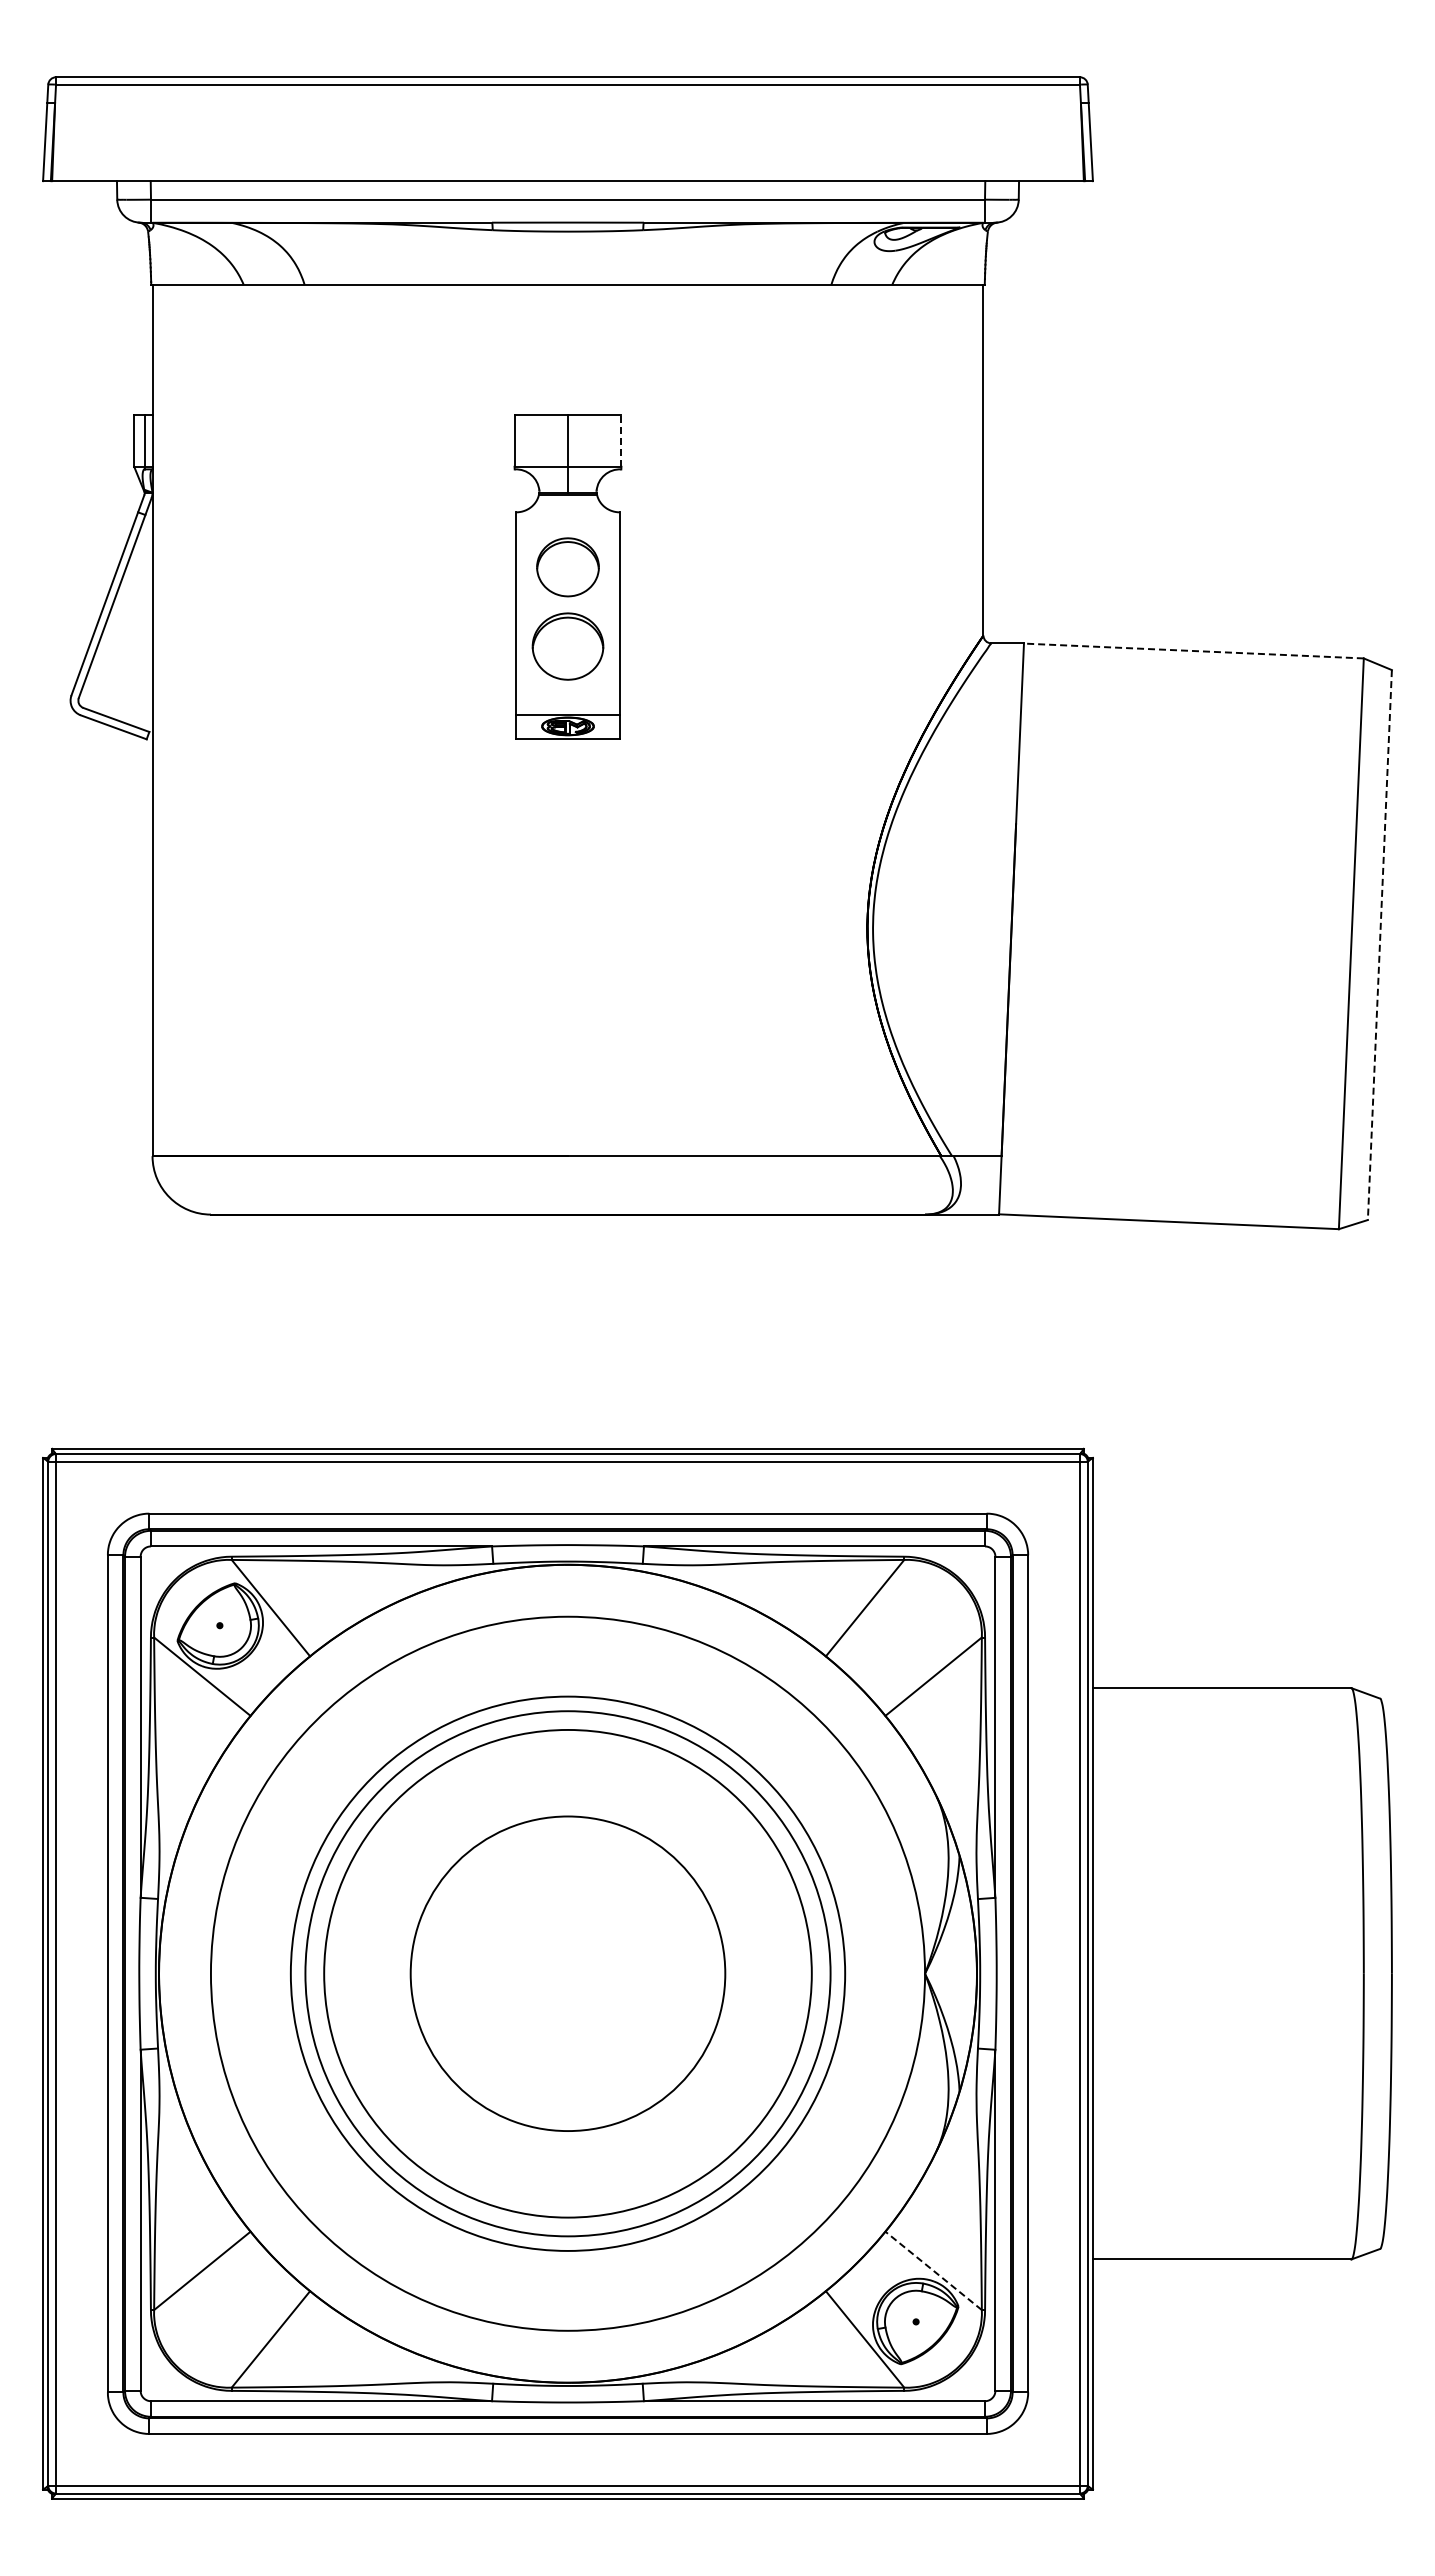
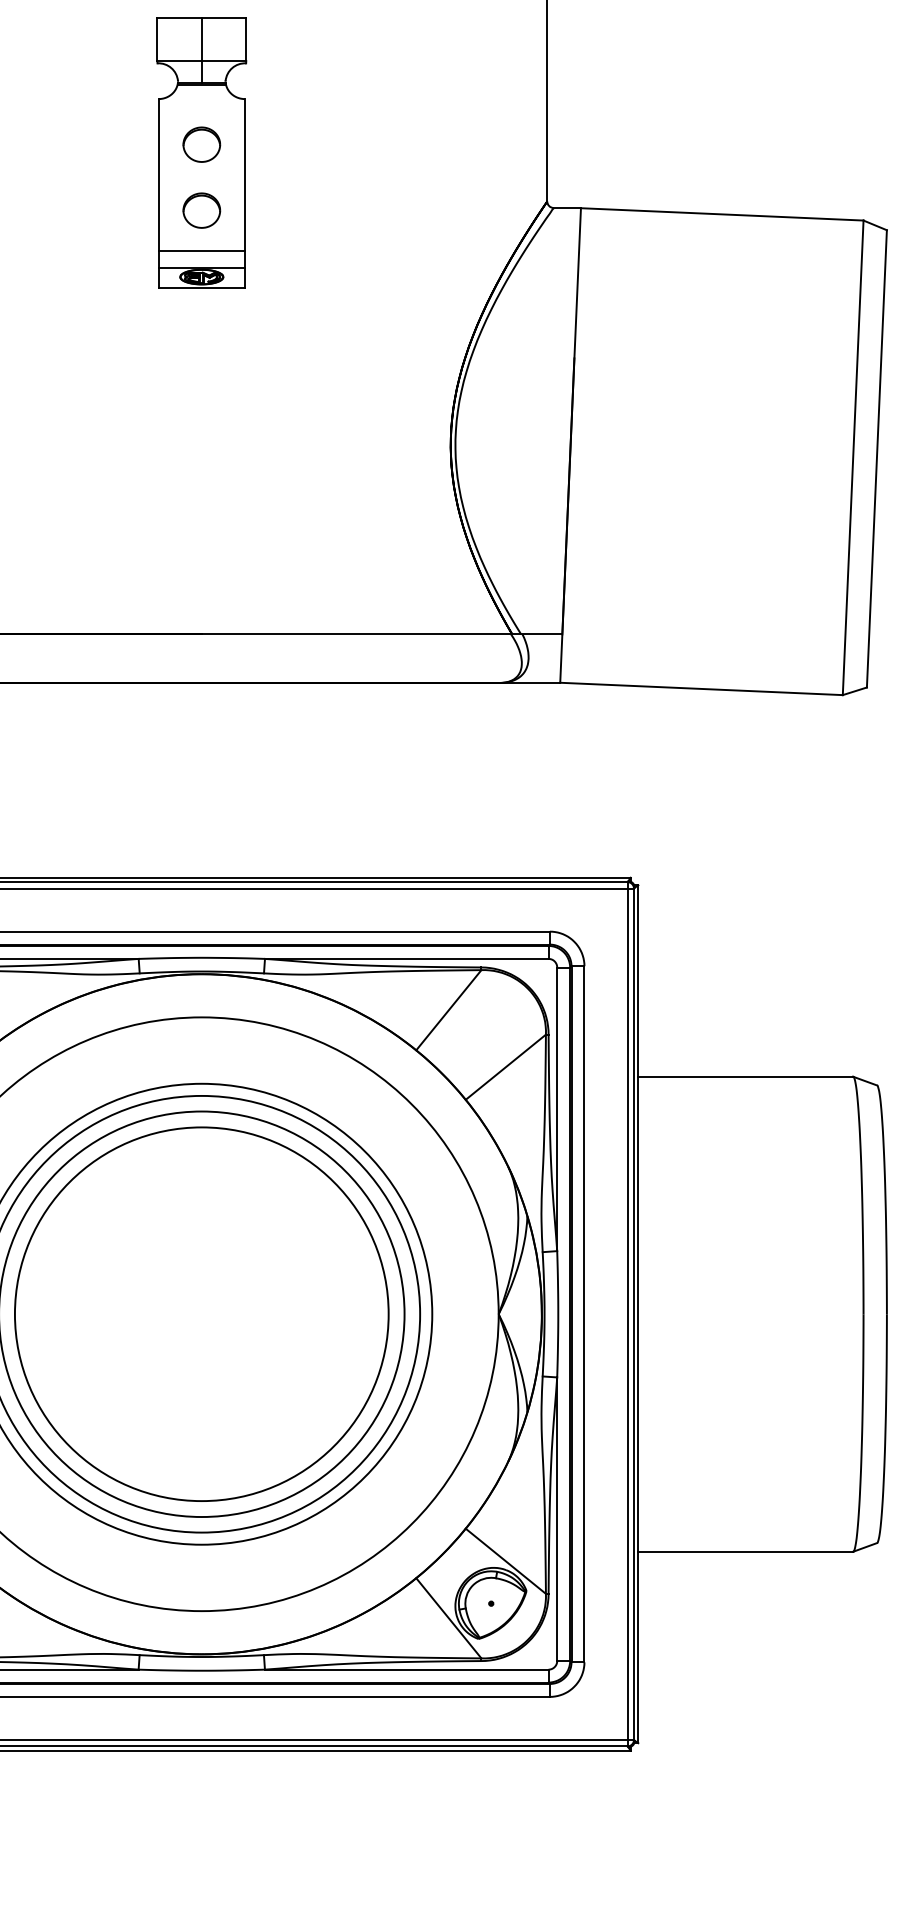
line: (621, 440) -> (246, 39), dashed -> solid
part: (567, 566) -> (201, 144), size x0.71
part: (567, 646) -> (201, 210), size x0.62
line: (1193, 651) -> (721, 214), dashed -> solid
line: (567, 695) -> (201, 251), added
line: (1379, 945) -> (876, 459), dashed -> solid
circle: (567, 1973) -> (201, 1314), size x1.43
line: (933, 2270) -> (505, 1560), dashed -> solid

